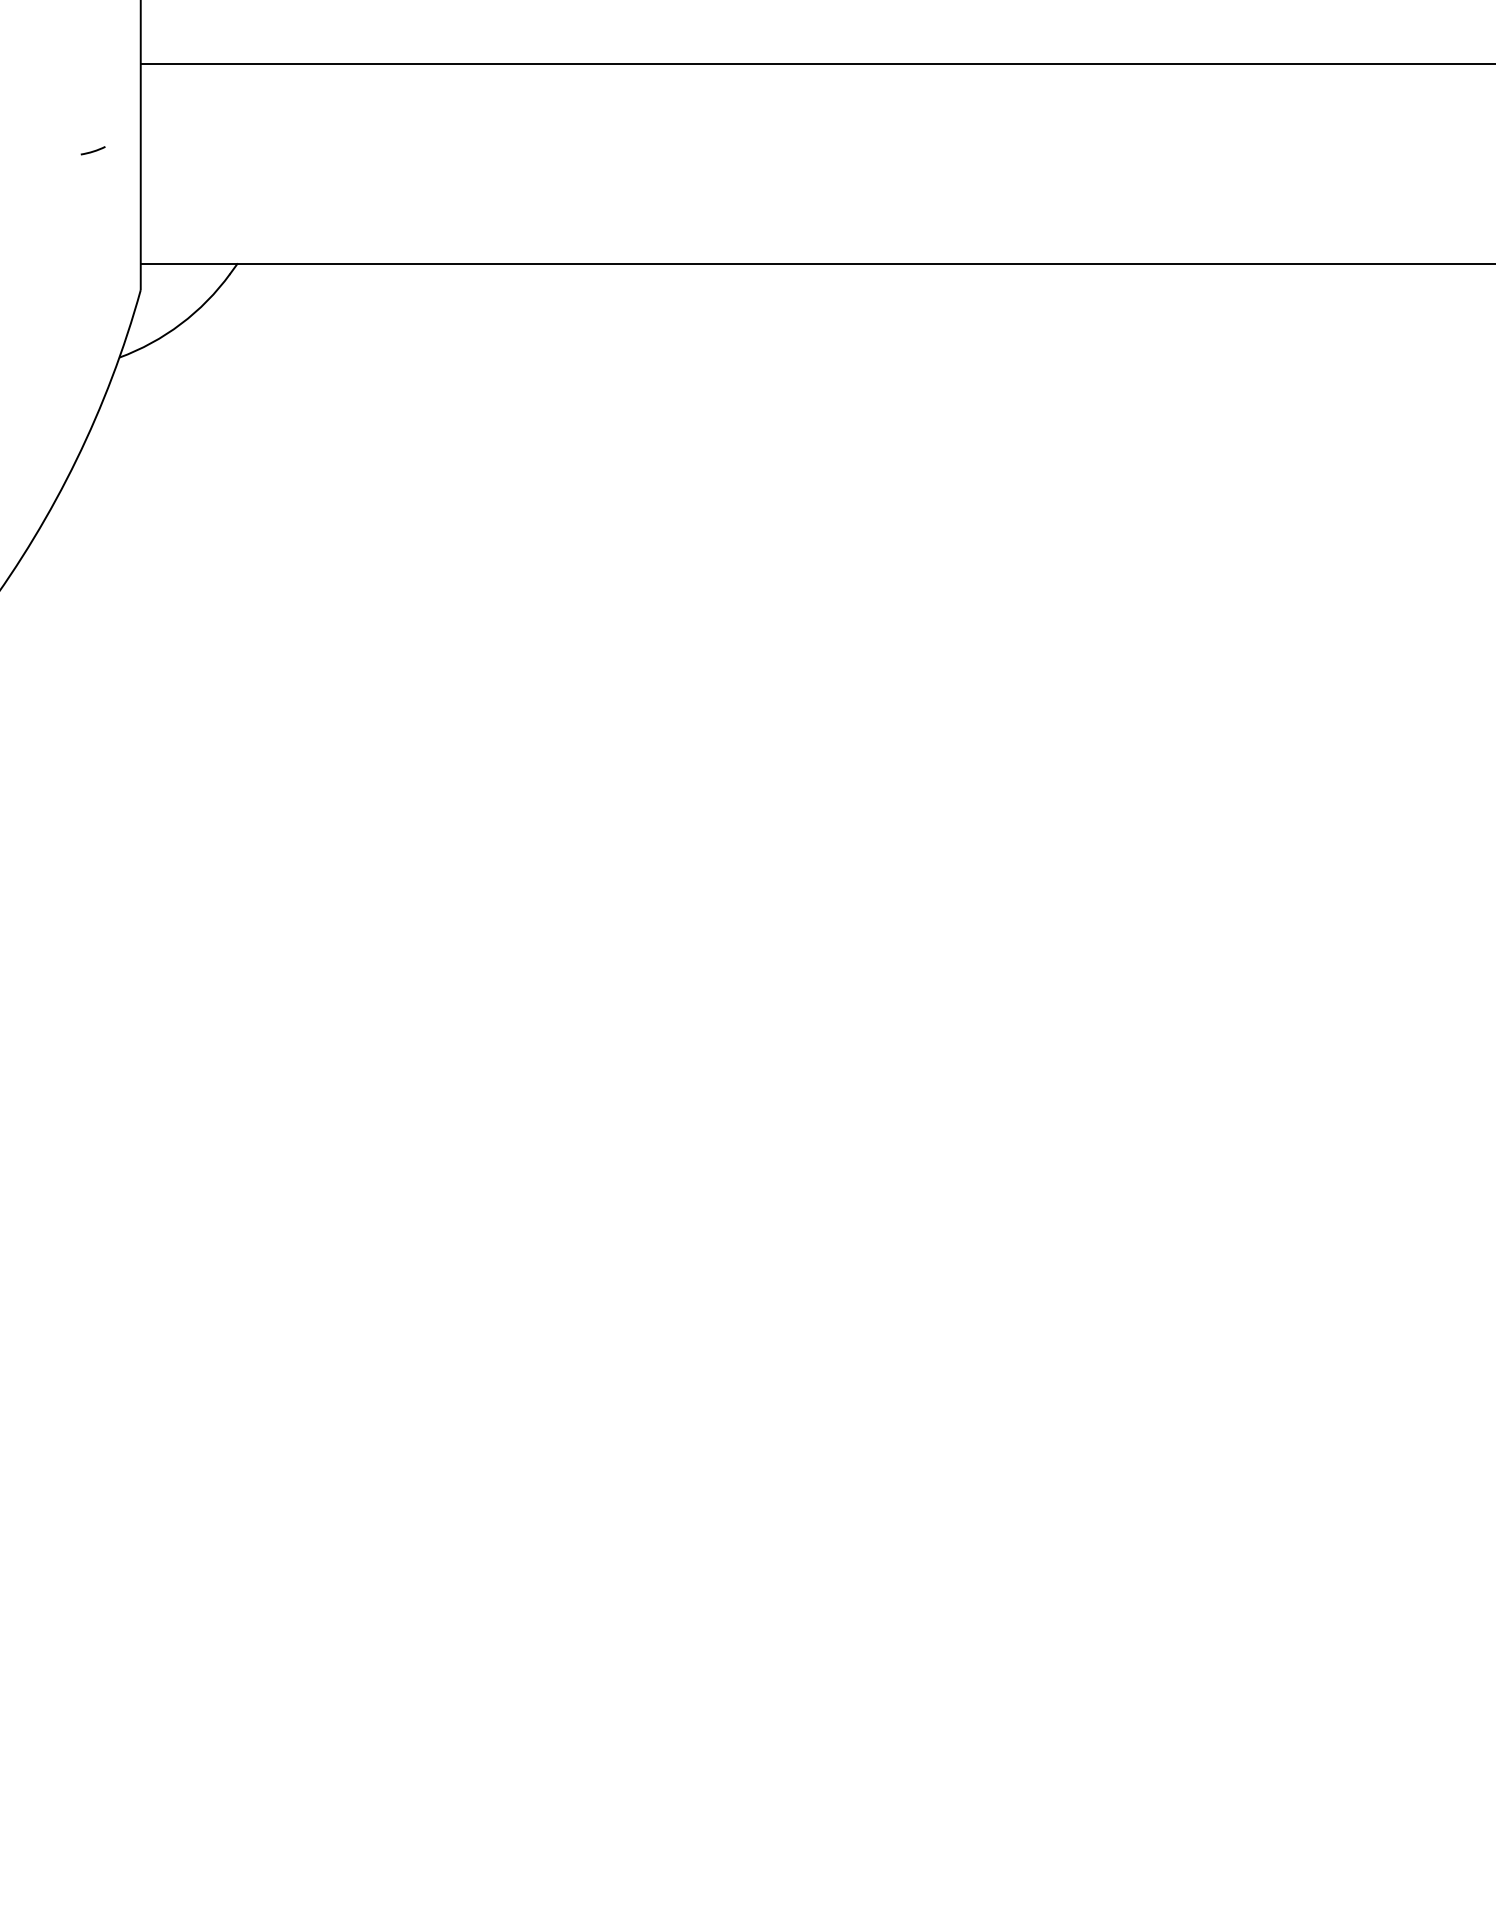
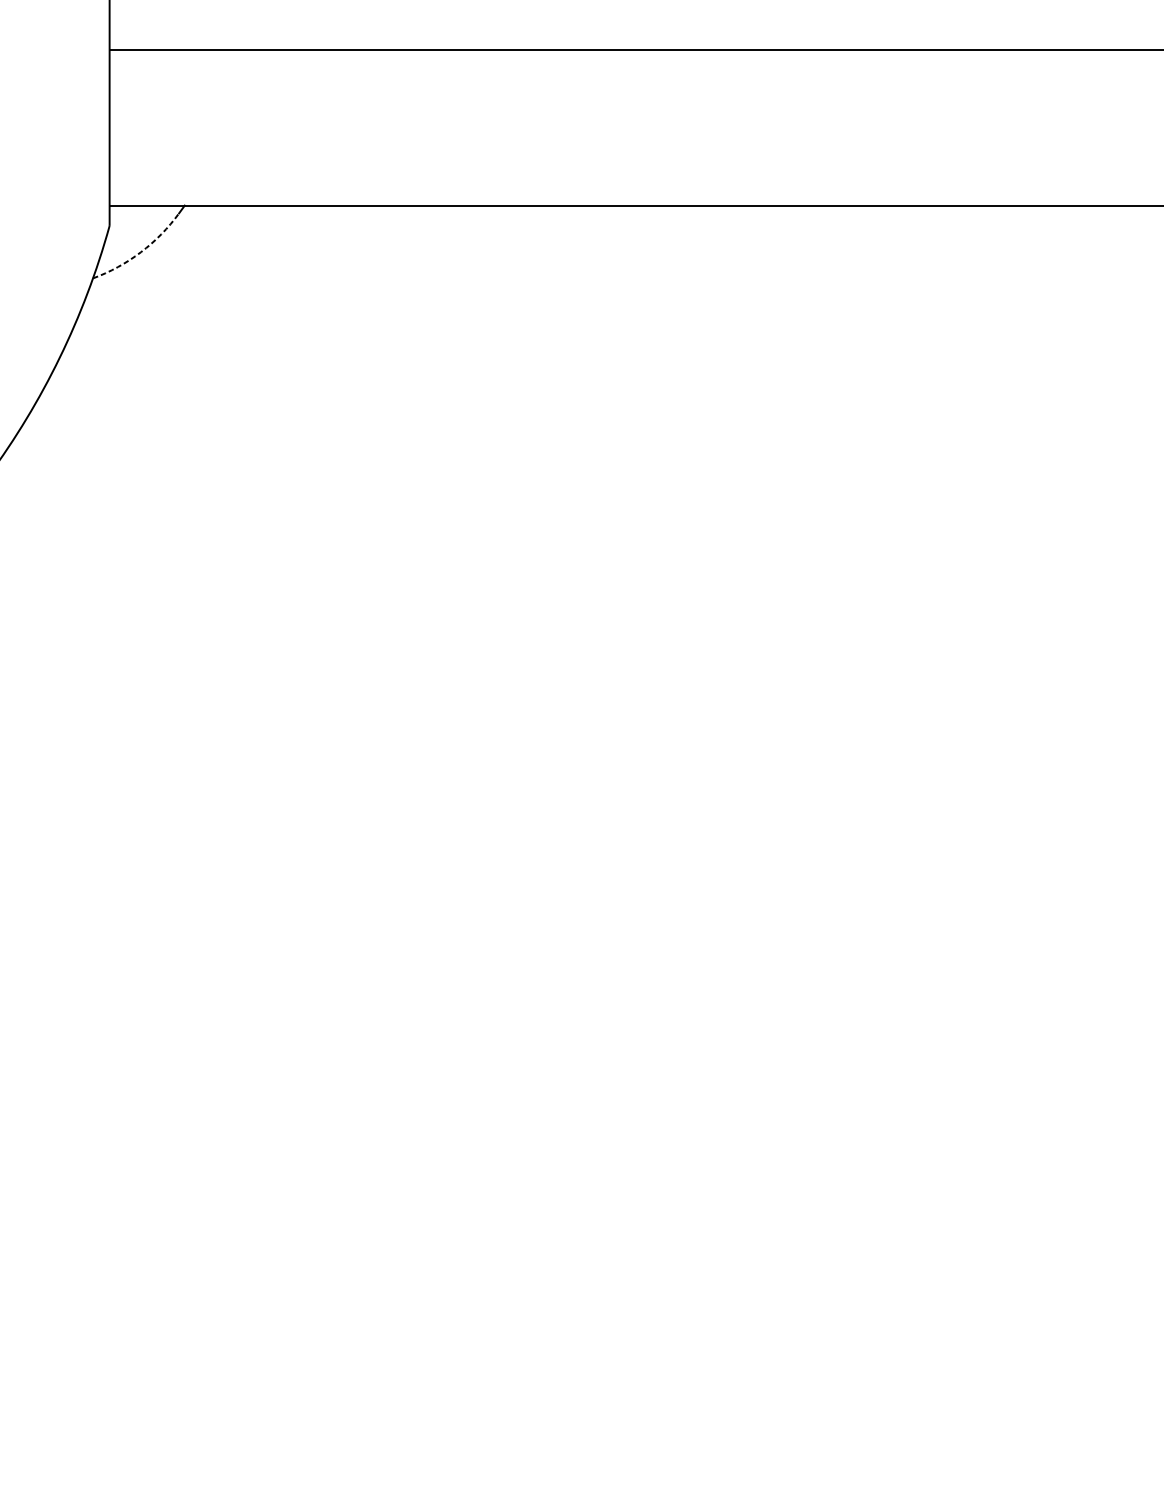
line: (92, 150) -> (72, 117), removed
arc: (180, 324) -> (140, 252), solid -> dashed

